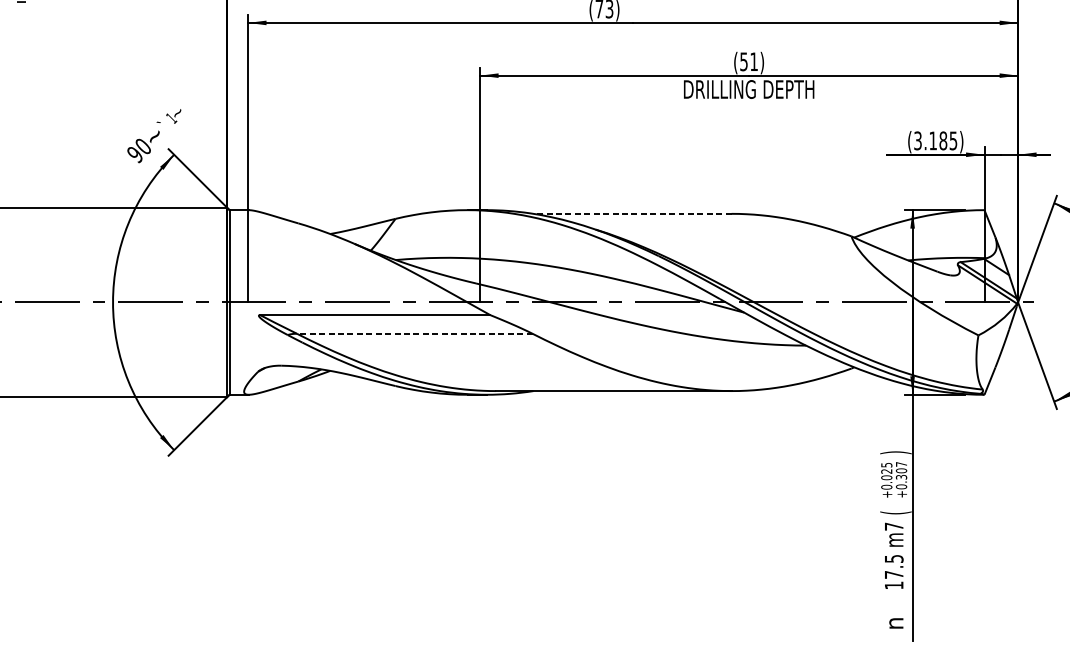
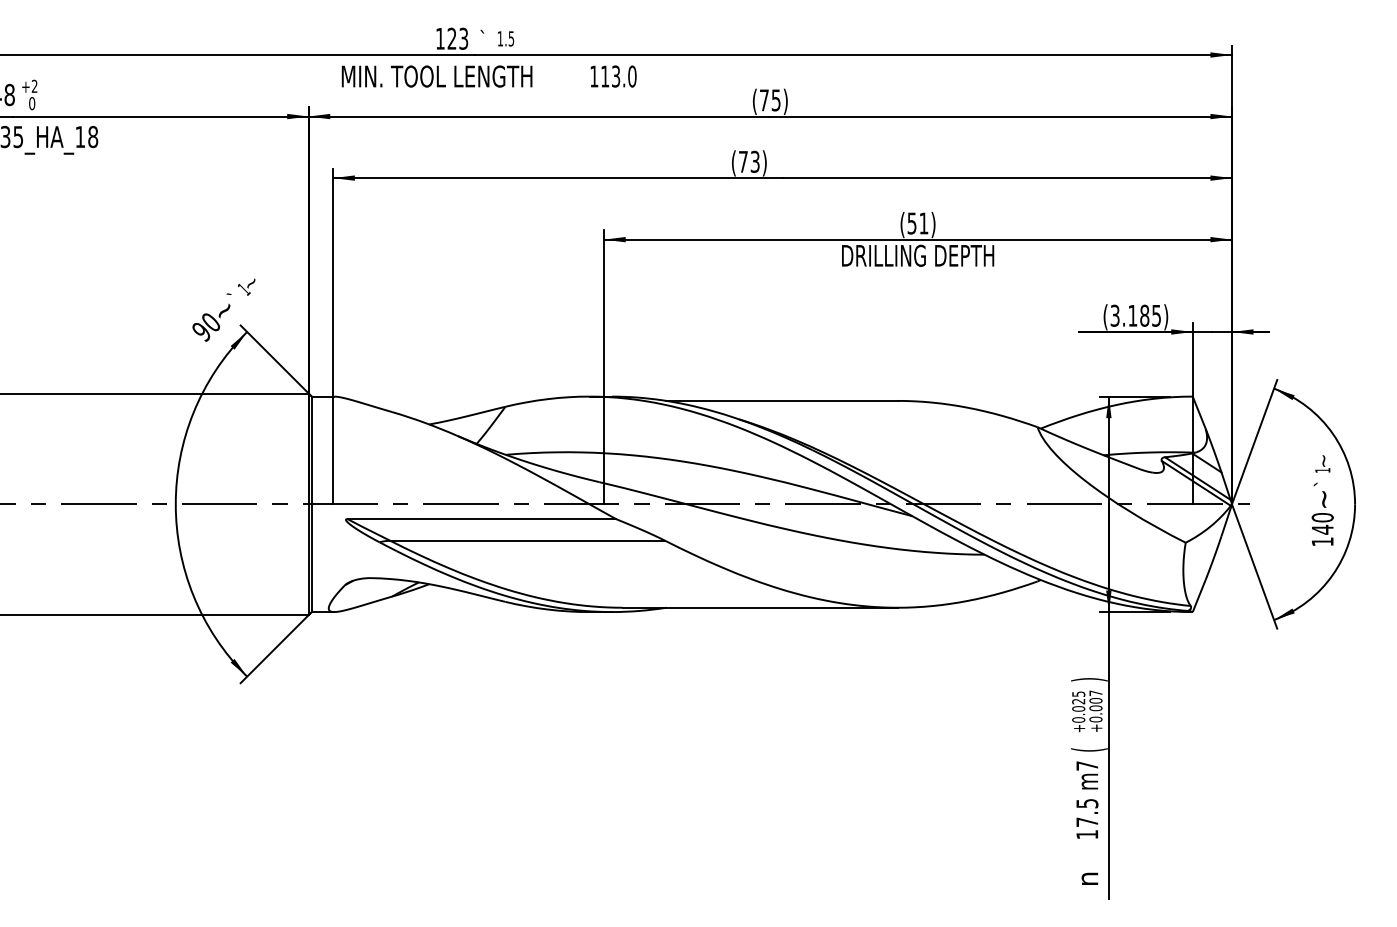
line: (632, 213) -> (782, 400), dashed -> solid
line: (414, 333) -> (527, 540), dashed -> solid
text: (901, 477) -> (1095, 708), +0.307 -> +0.007

